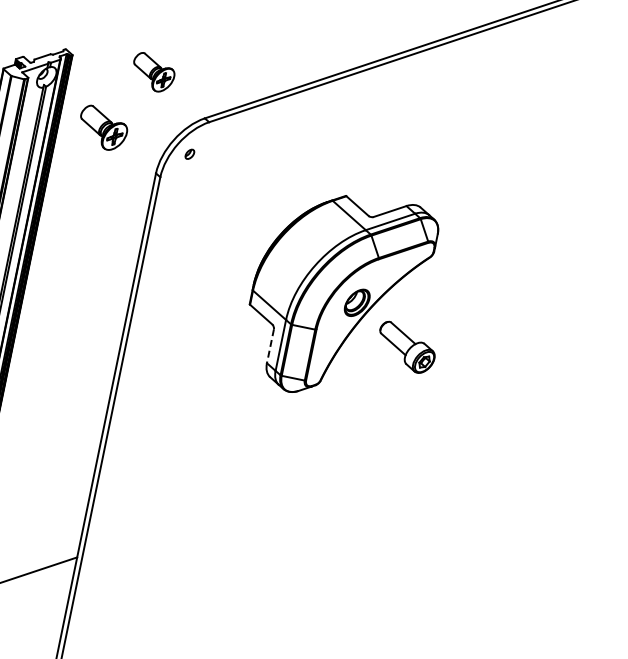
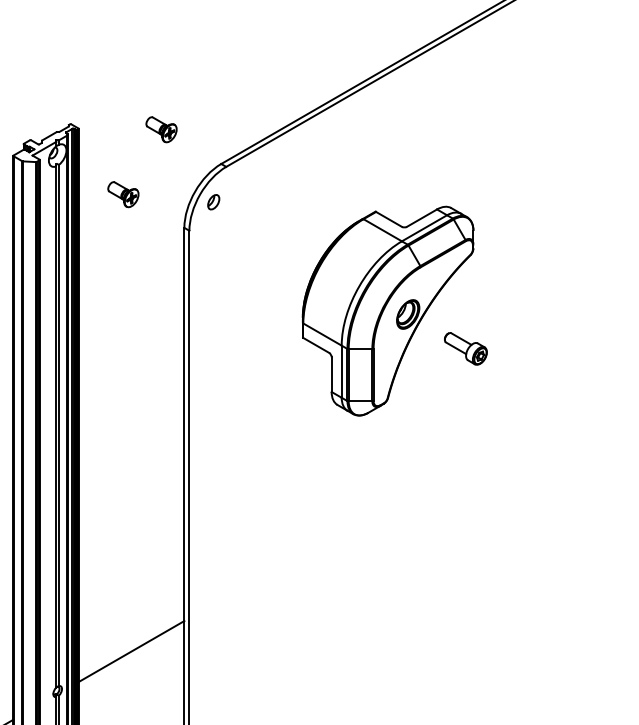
part: (153, 72) -> (161, 129), size x0.71
part: (103, 128) -> (123, 194), size x0.62
part: (189, 154) -> (213, 202), size x1.43
line: (270, 347) -> (331, 375), dashed -> solid
part: (406, 347) -> (465, 348), size x0.71

